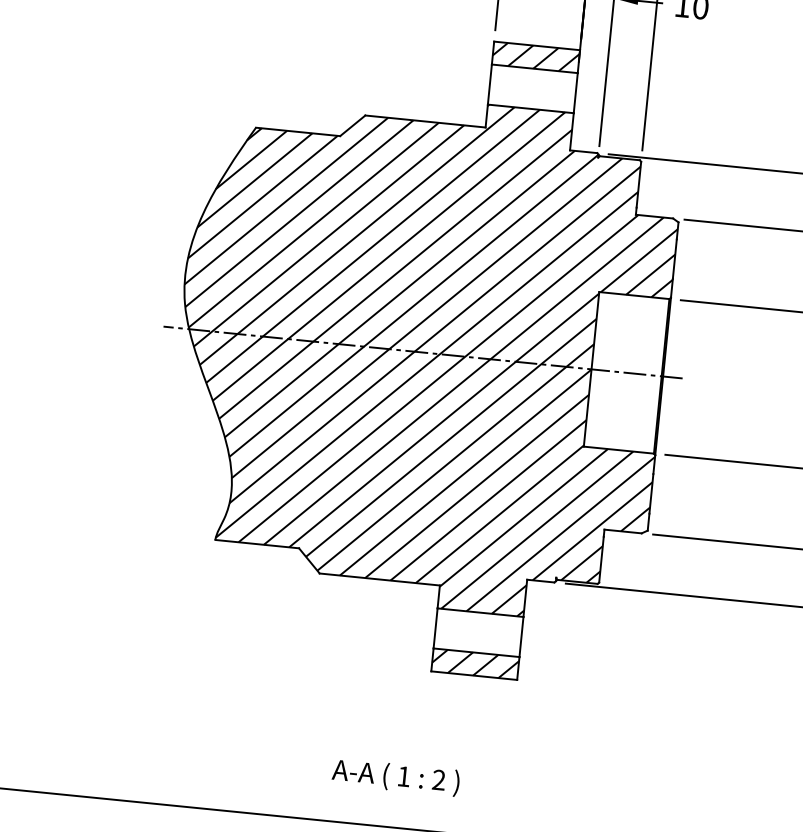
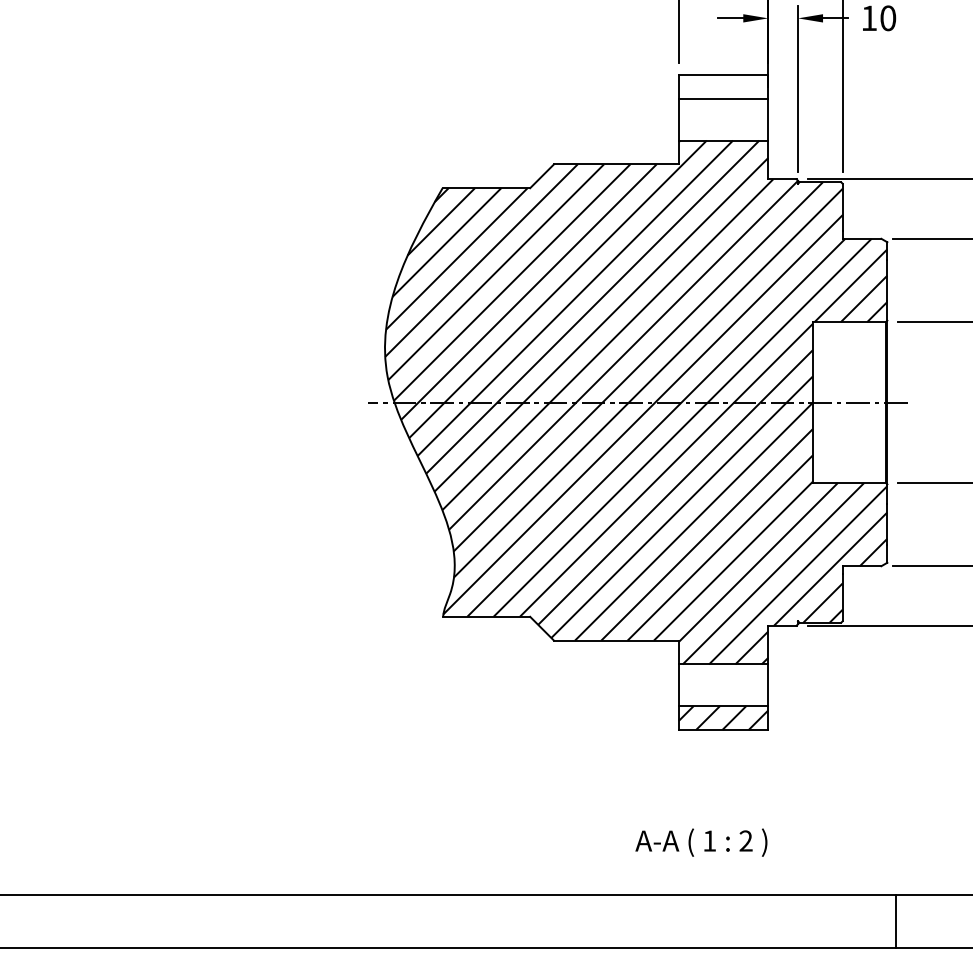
hatch: (535, 56) -> (723, 86), removed
text: (395, 777) -> (701, 842), moved

